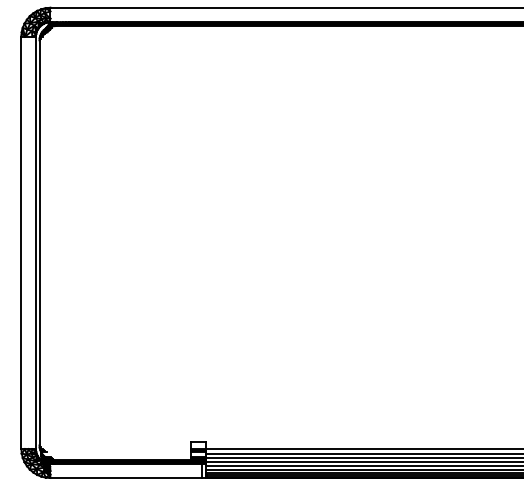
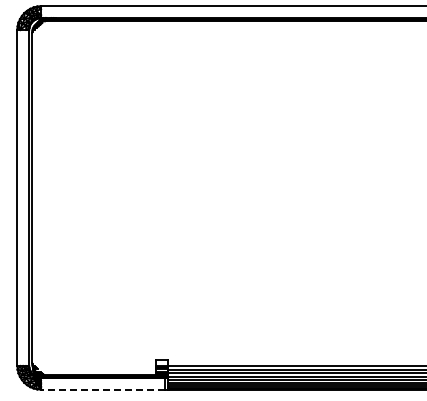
line: (125, 477) -> (102, 389), solid -> dashed

